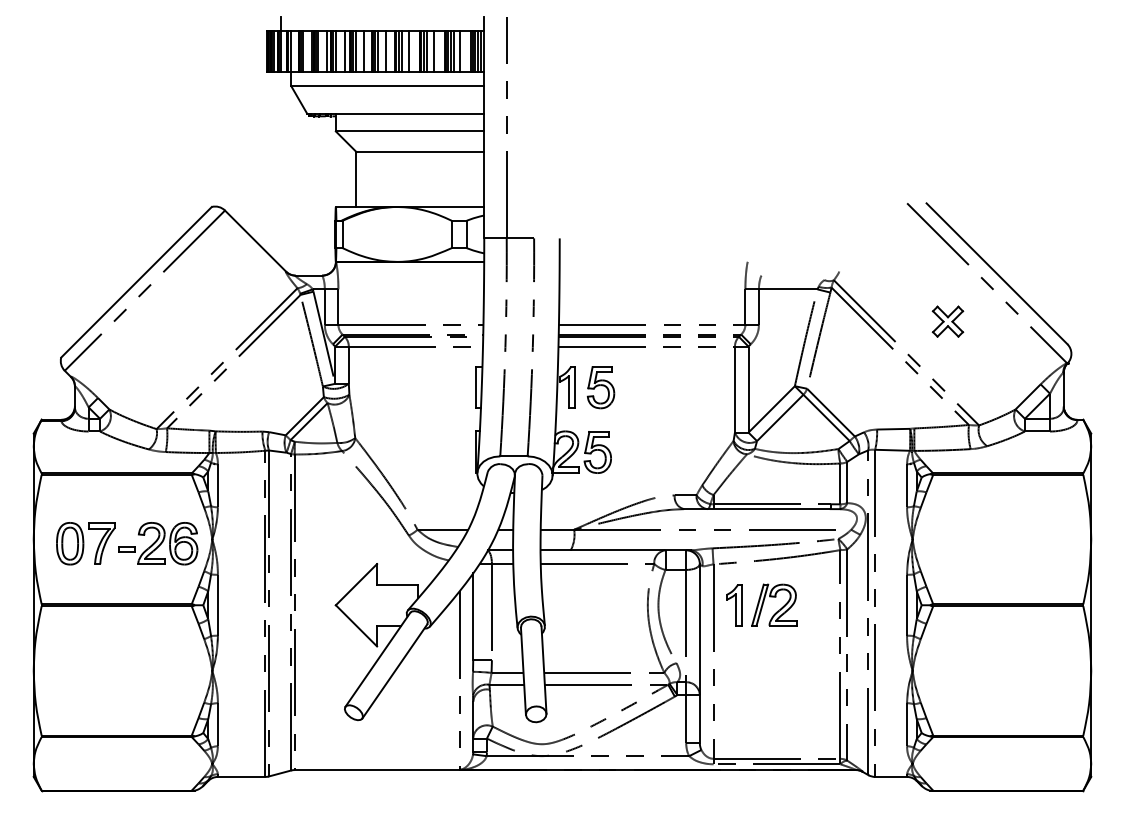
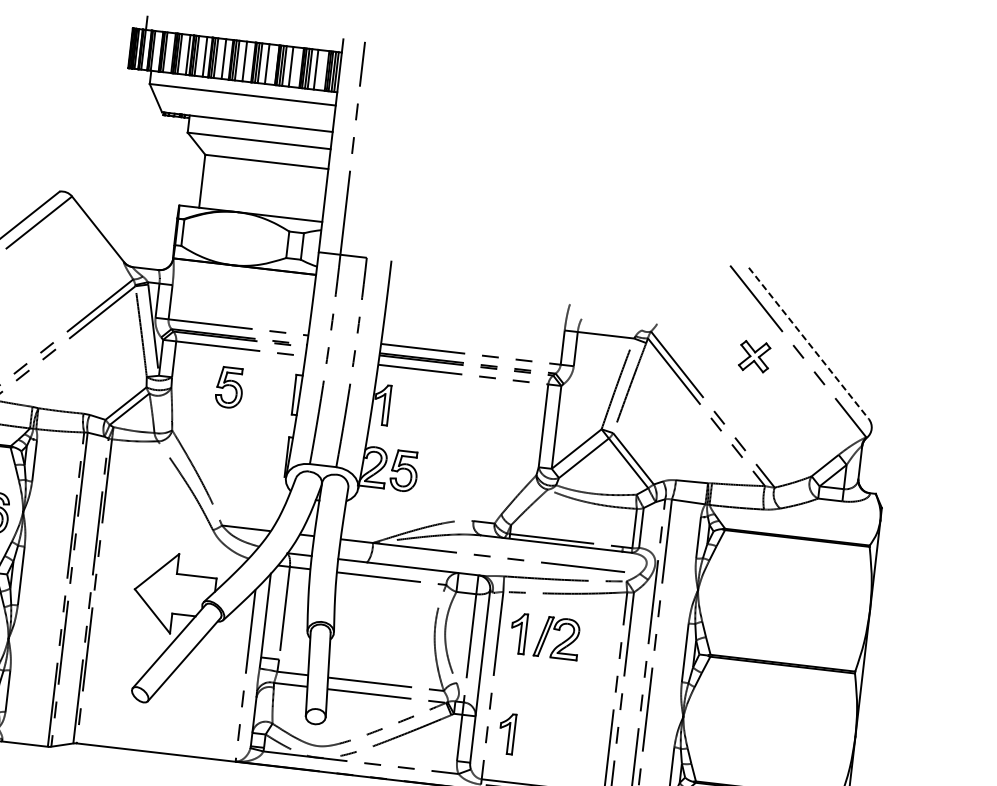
line: (997, 273) -> (809, 343), solid -> dashed
part: (947, 321) -> (754, 356), moved
part: (600, 387) -> (229, 387), moved
part: (734, 709) -> (507, 734), added

